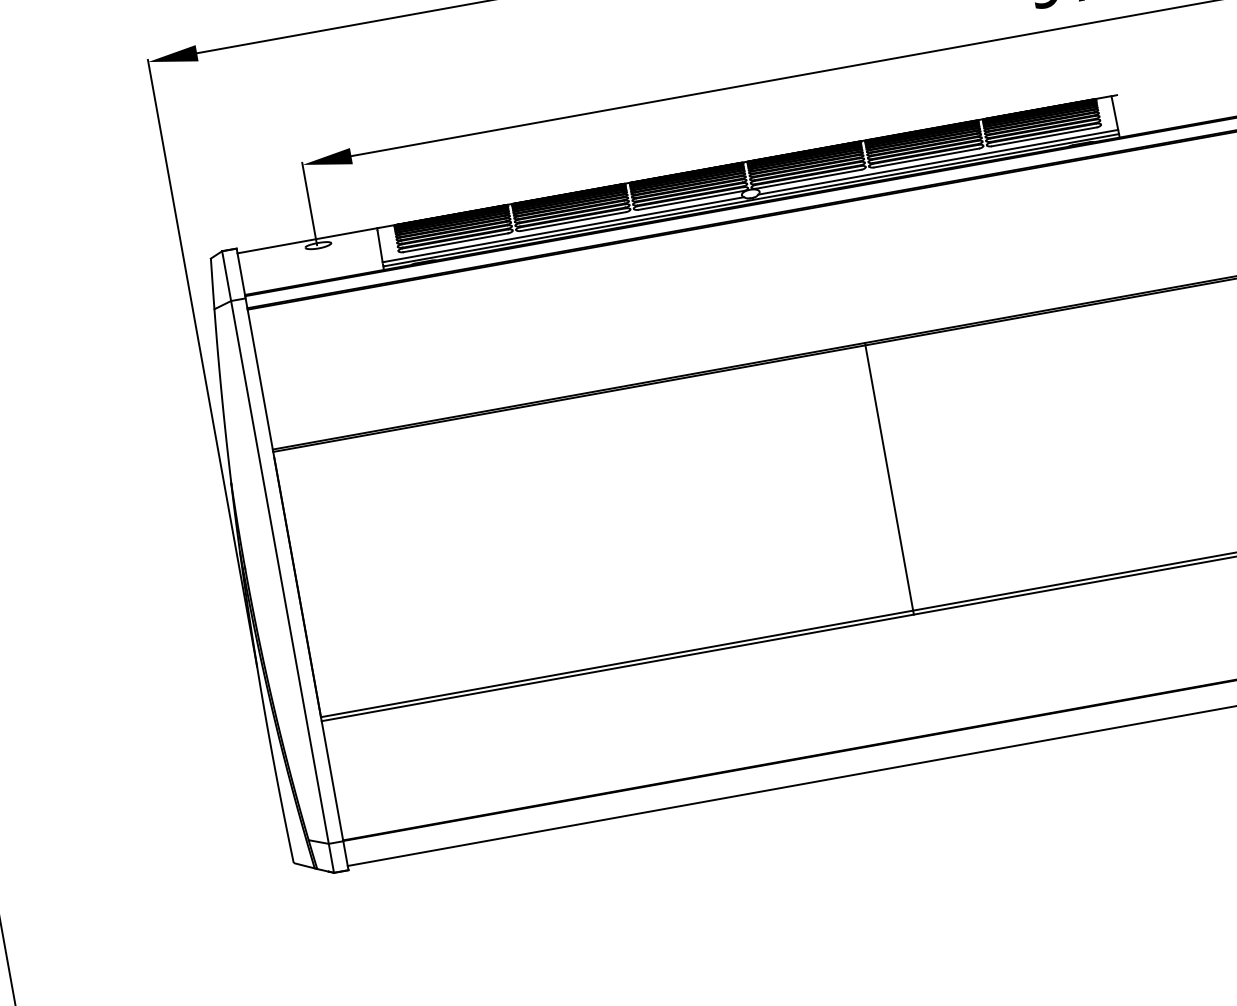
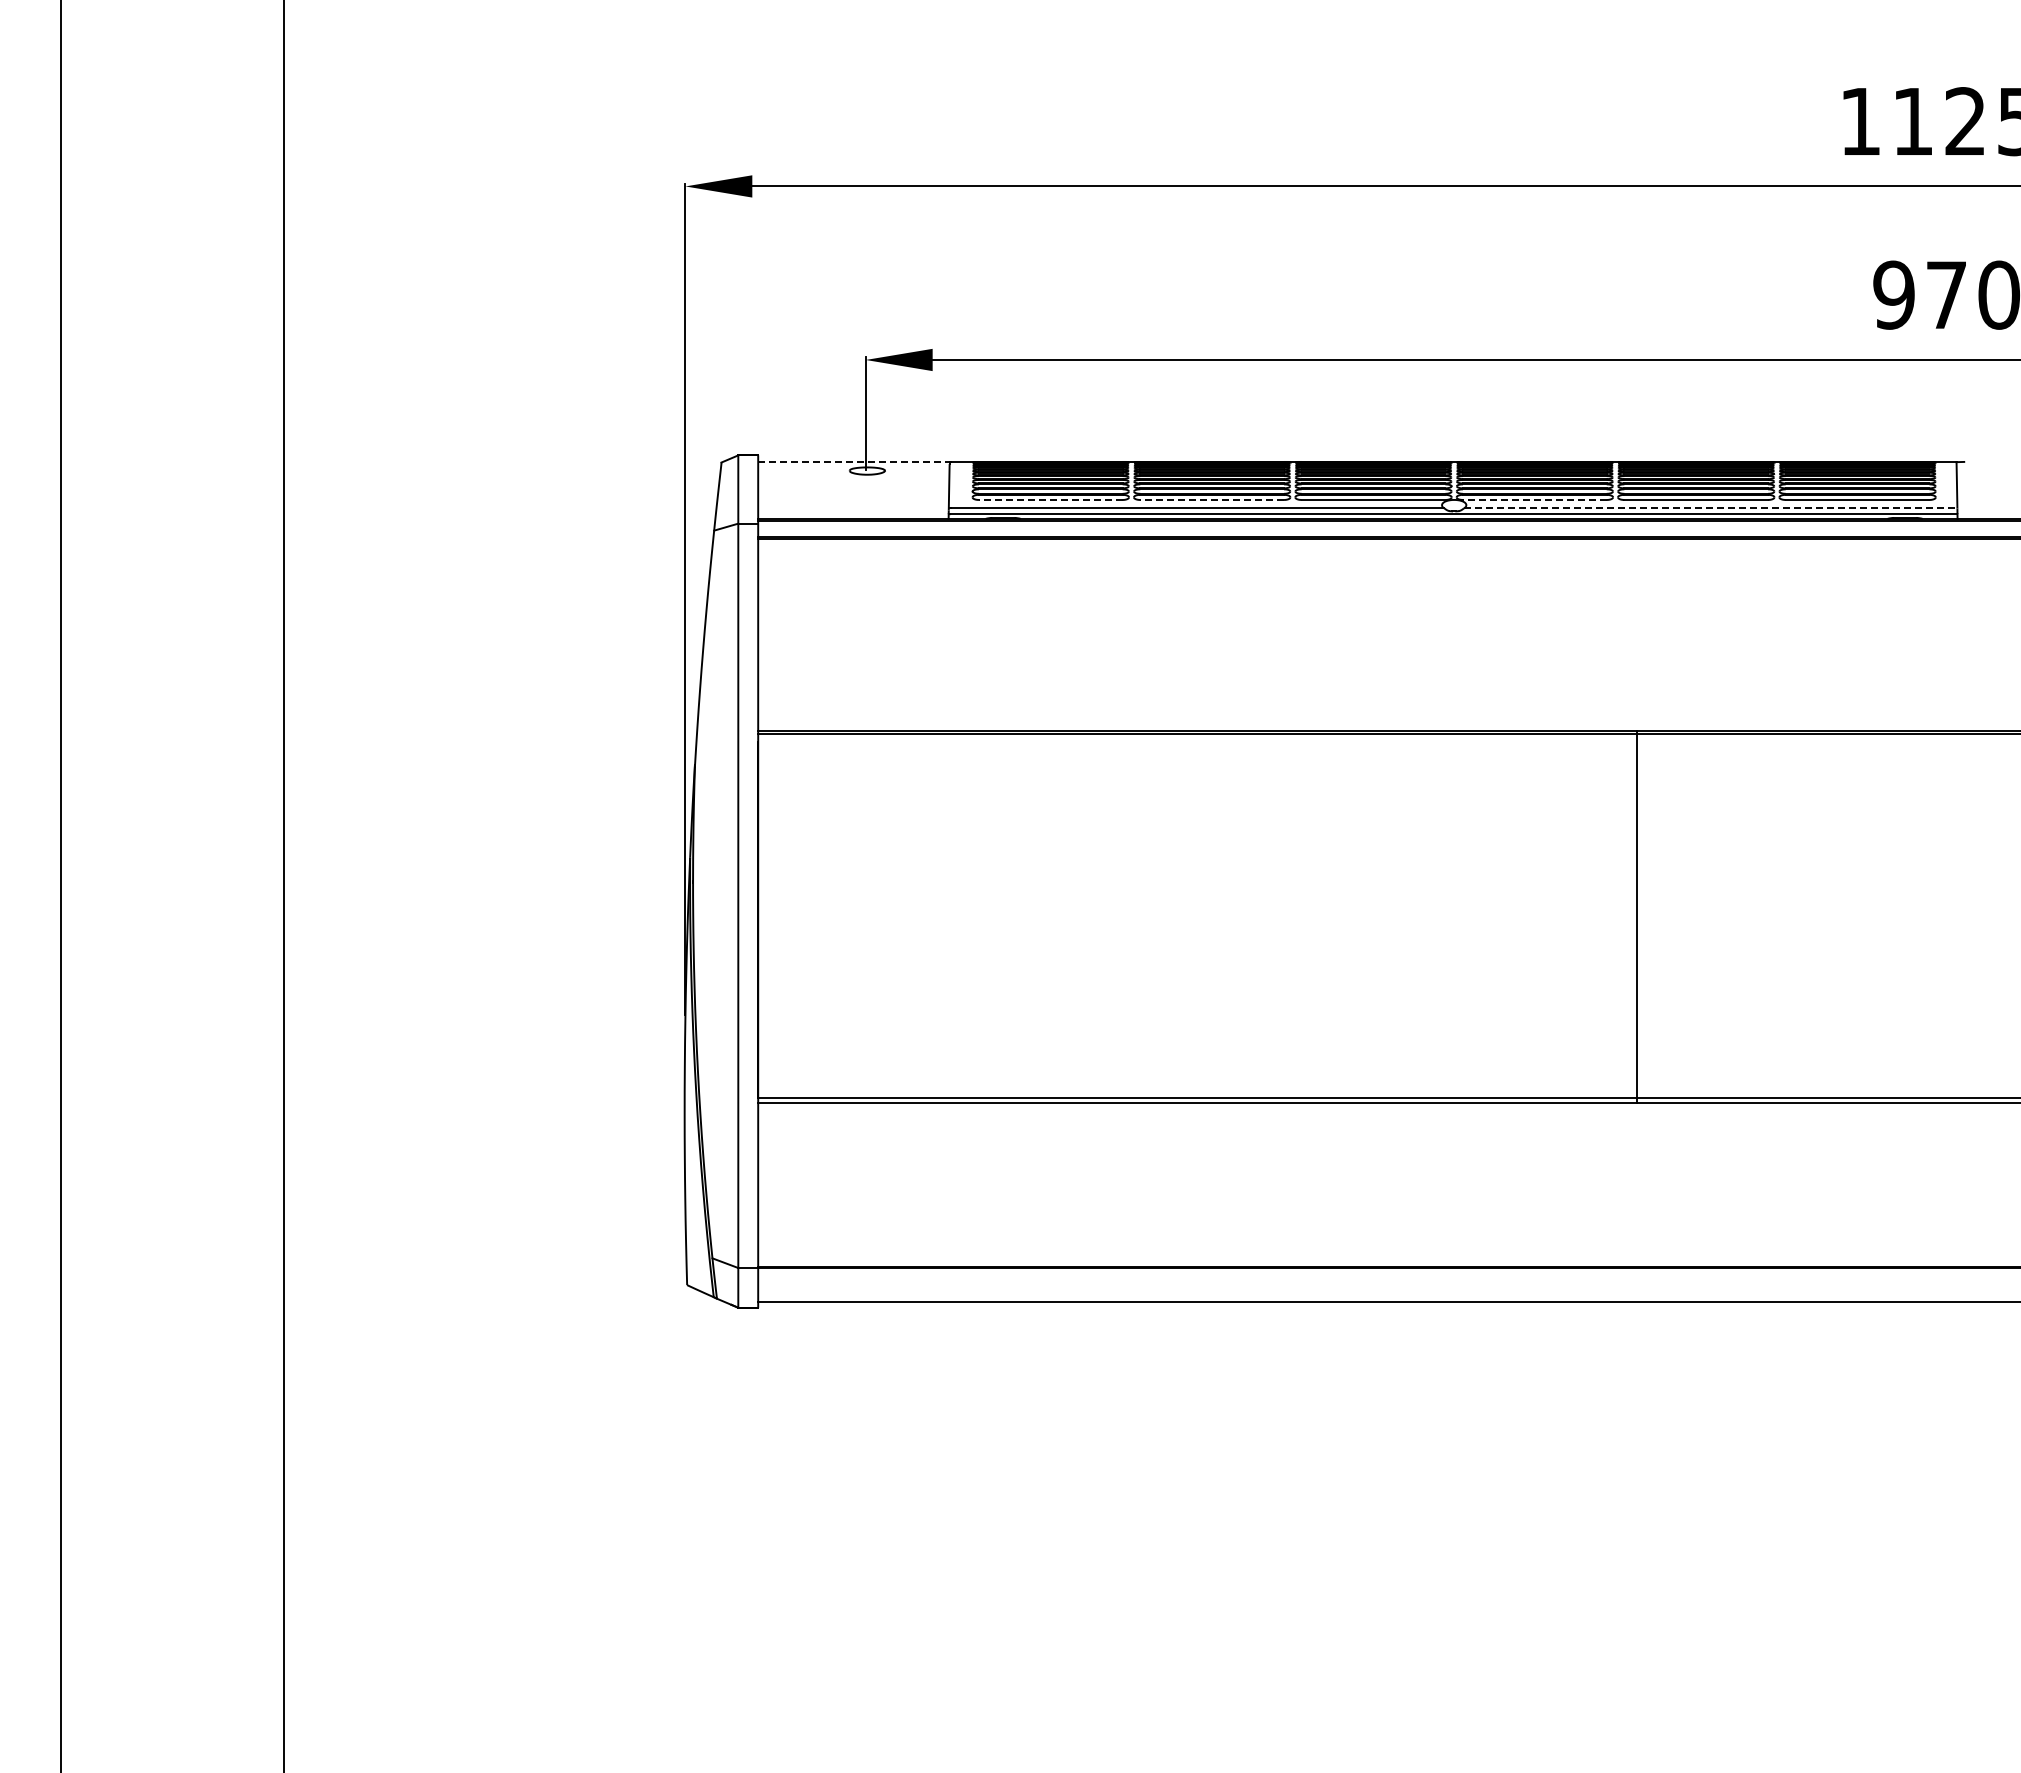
line: (938, 162) -> (1710, 508), solid -> dashed
line: (808, 178) -> (1534, 499), solid -> dashed
line: (573, 221) -> (1212, 499), solid -> dashed
line: (308, 240) -> (855, 461), solid -> dashed
line: (455, 242) -> (1050, 499), solid -> dashed
line: (889, 478) -> (1637, 916), moved

